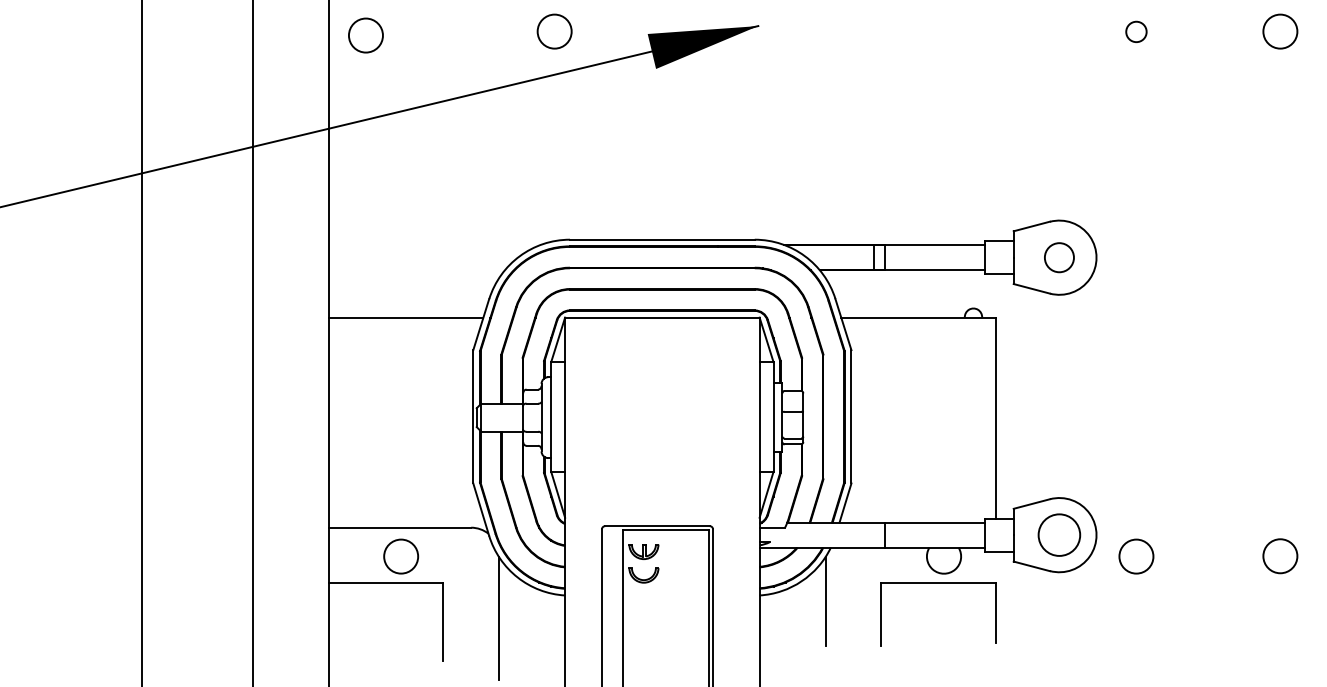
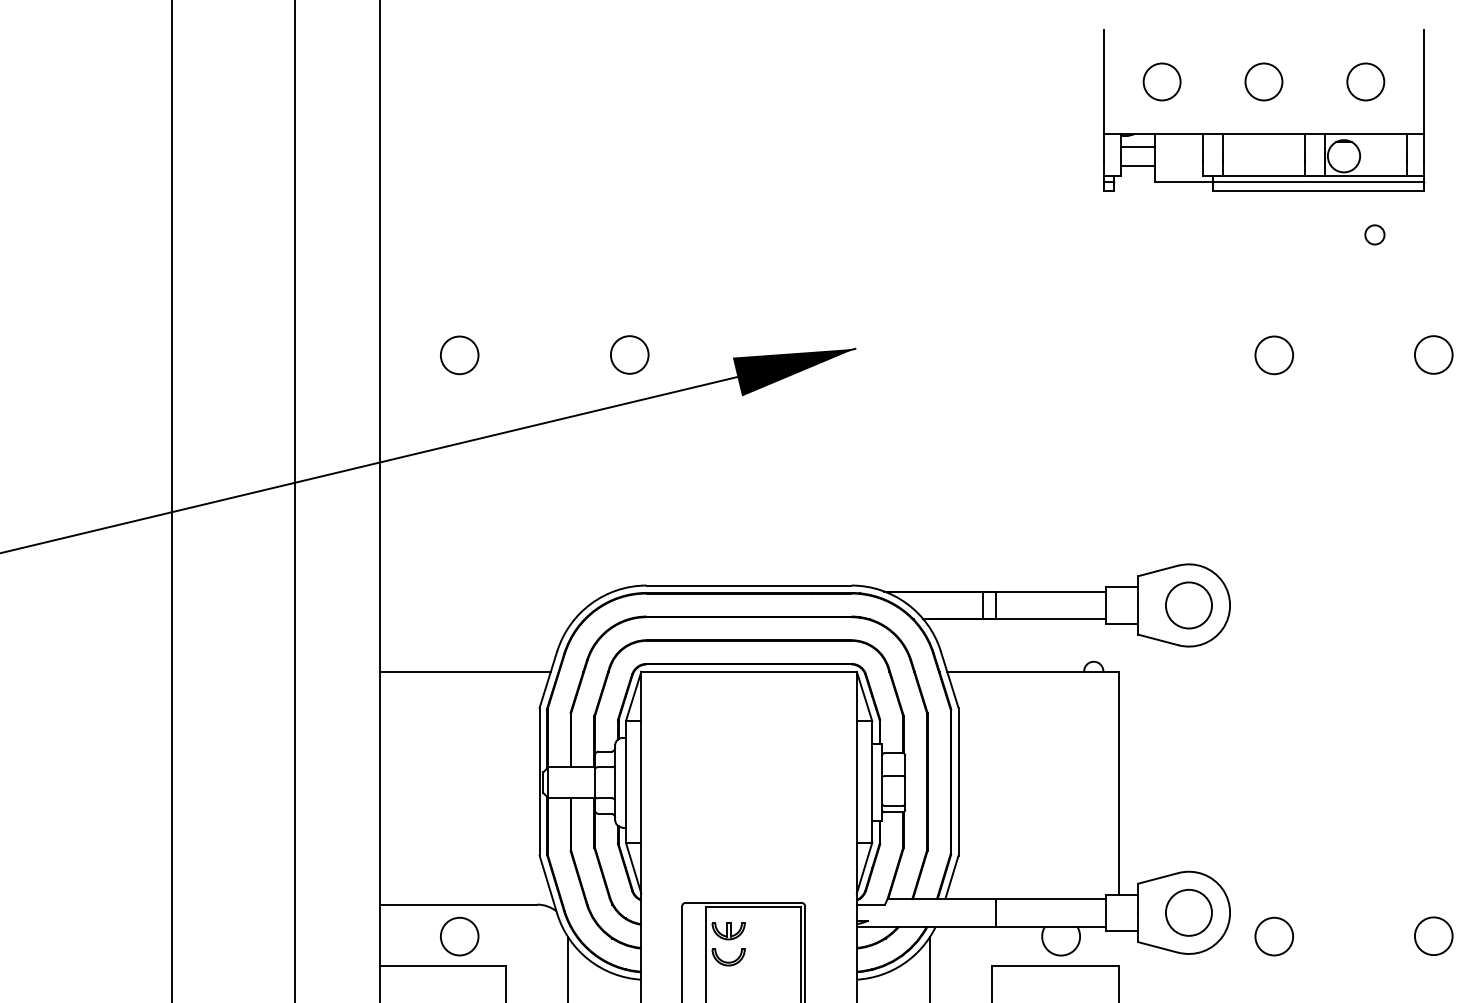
circle: (1136, 32) -> (1274, 355), size x1.67
circle: (365, 35) -> (459, 355), moved
circle: (1058, 257) -> (1188, 605), size x1.43

